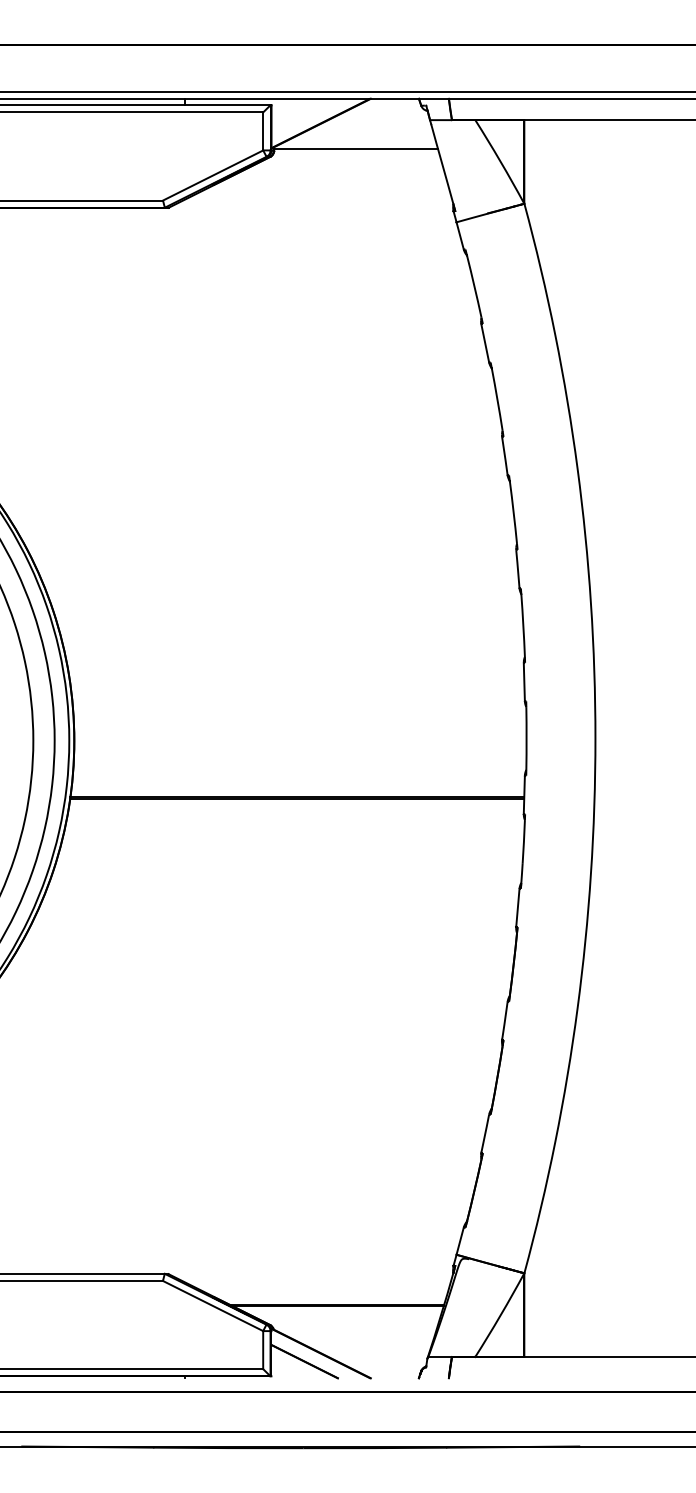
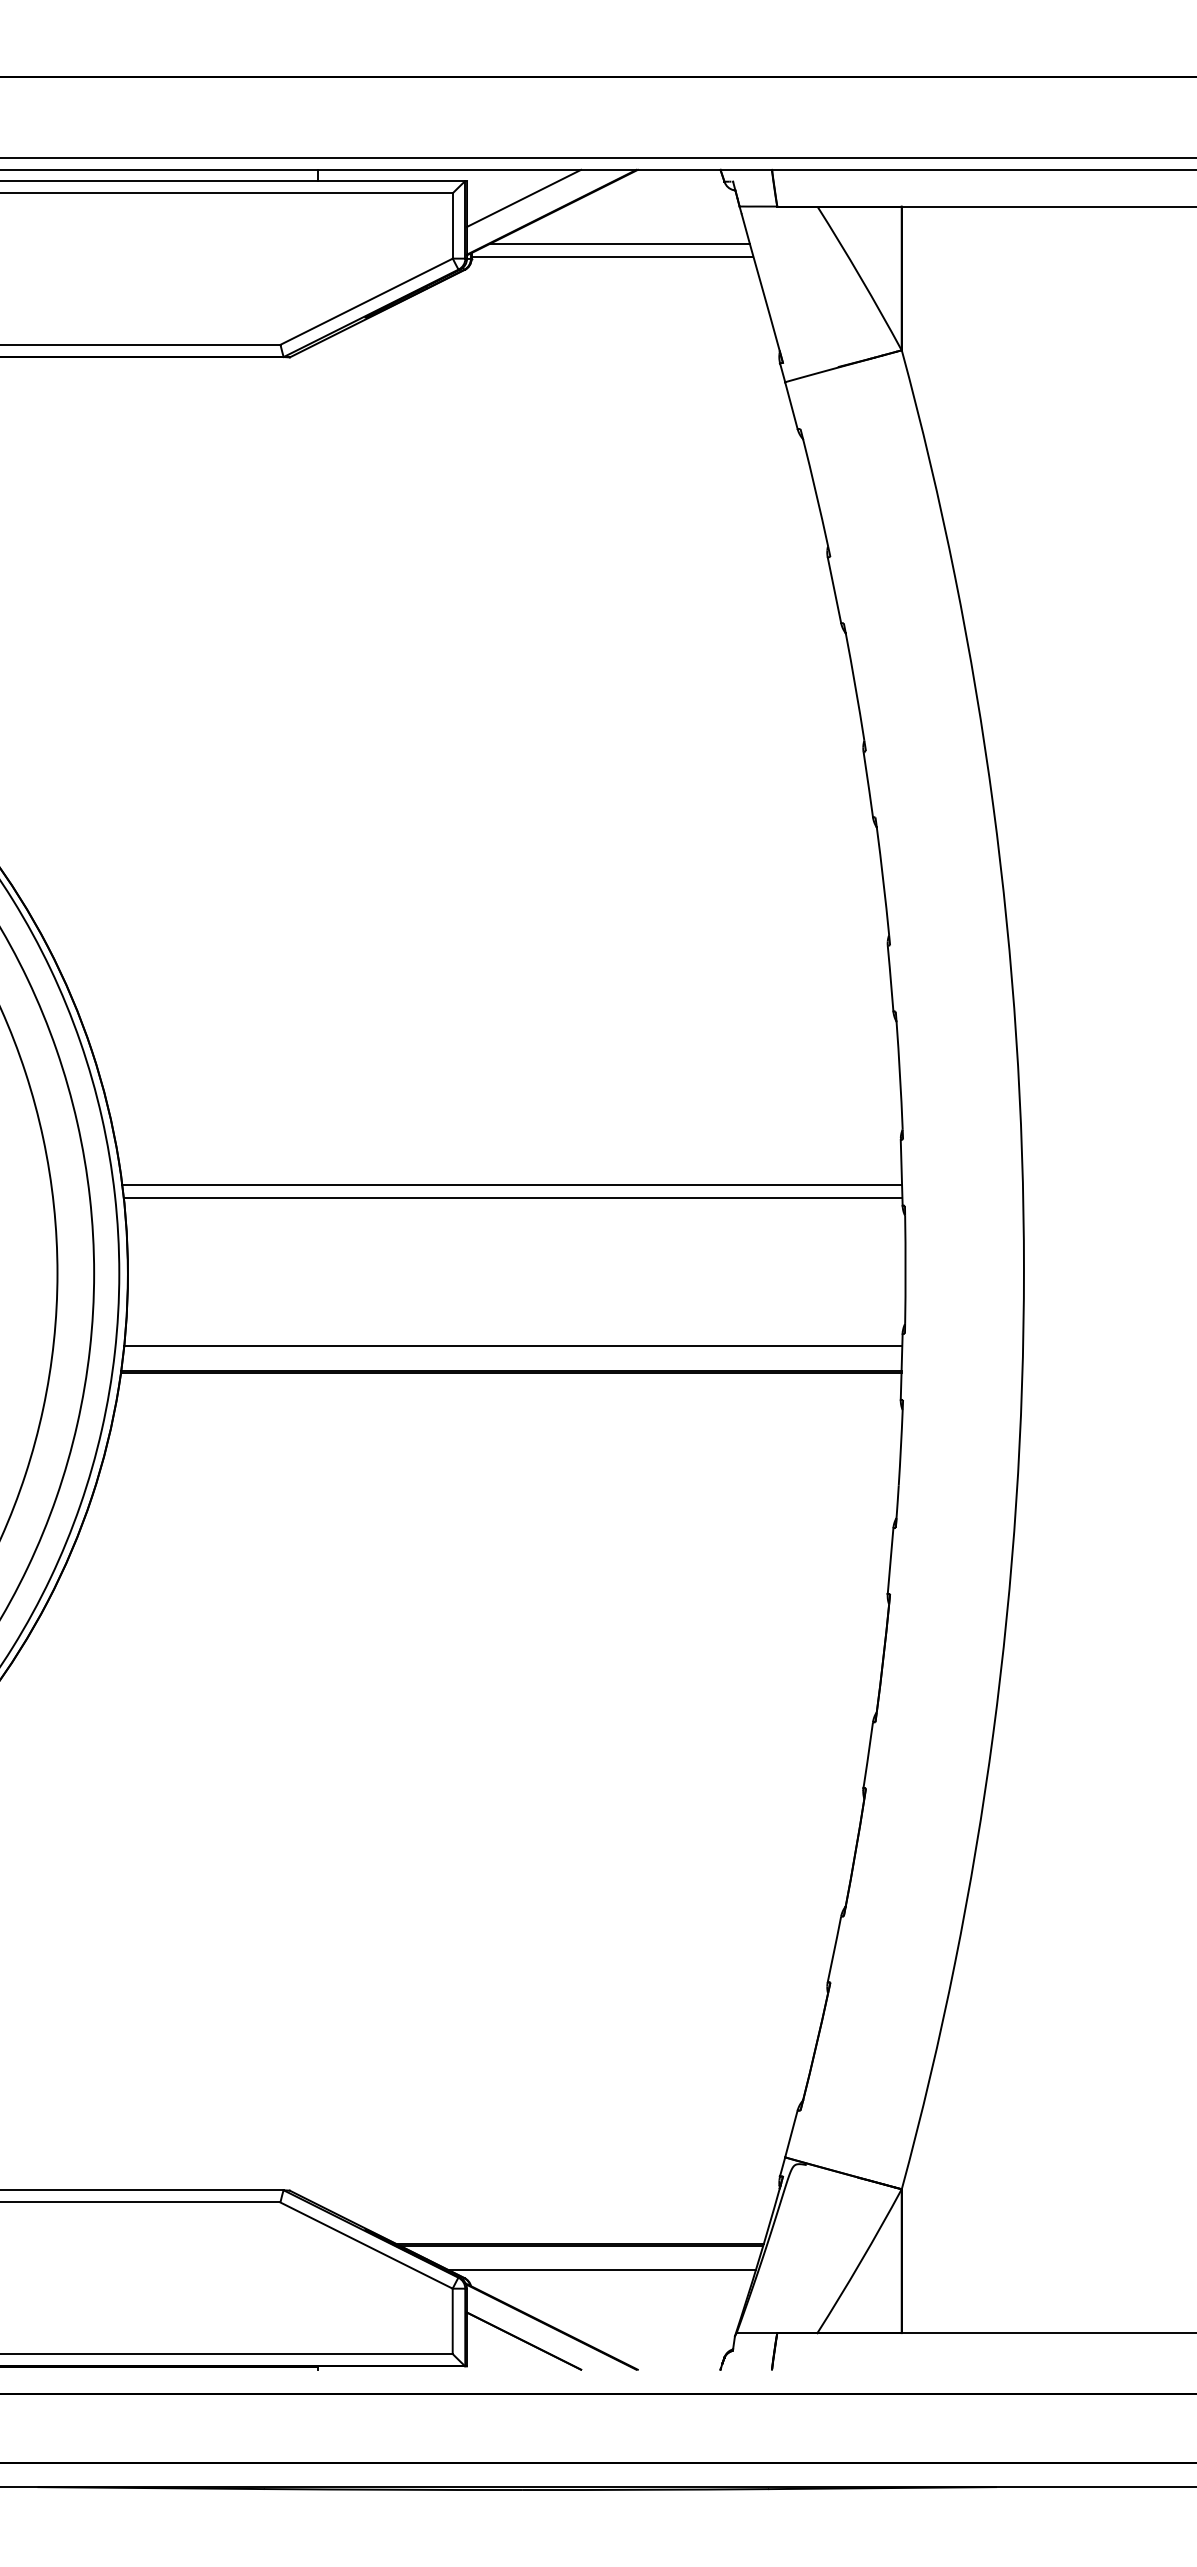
line: (304, 115) -> (523, 198), added
line: (360, 142) -> (619, 244), added
line: (297, 689) -> (511, 1185), added
line: (297, 696) -> (511, 1197), added
line: (298, 783) -> (513, 1347), added
line: (350, 1320) -> (602, 2270), added

